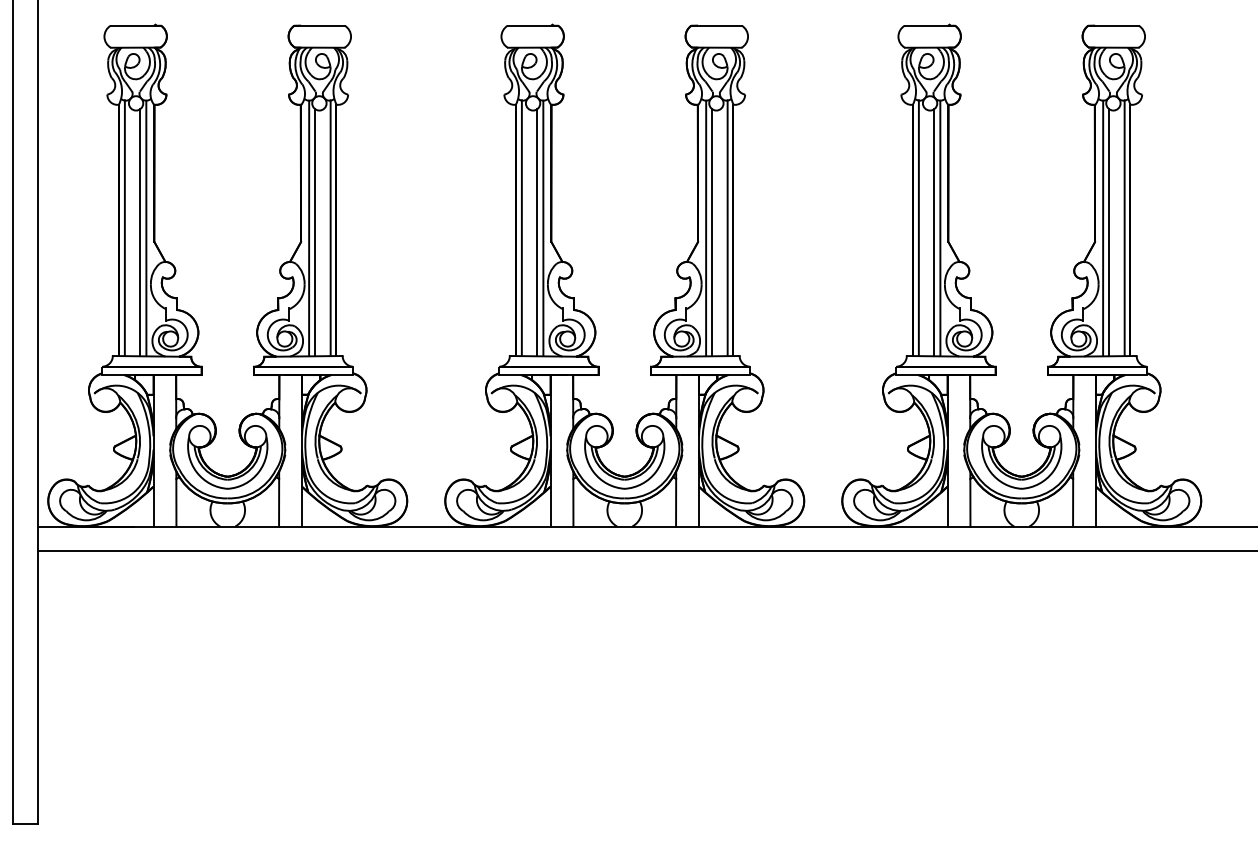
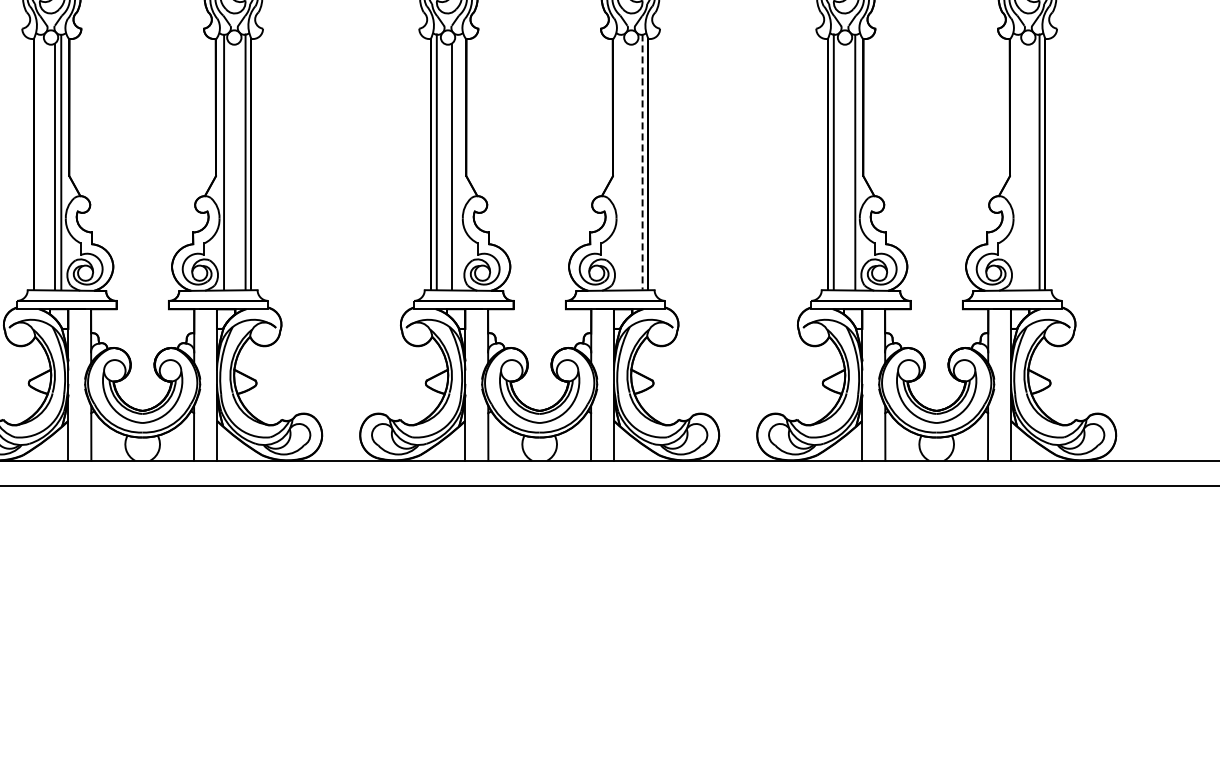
line: (124, 227) -> (39, 161), removed
line: (543, 227) -> (458, 161), removed
line: (706, 227) -> (621, 161), removed
line: (727, 227) -> (642, 161), solid -> dashed
line: (1103, 227) -> (1018, 161), removed
line: (315, 232) -> (230, 166), removed
line: (712, 232) -> (627, 166), removed
line: (934, 232) -> (849, 166), removed
line: (1109, 232) -> (1024, 166), removed

